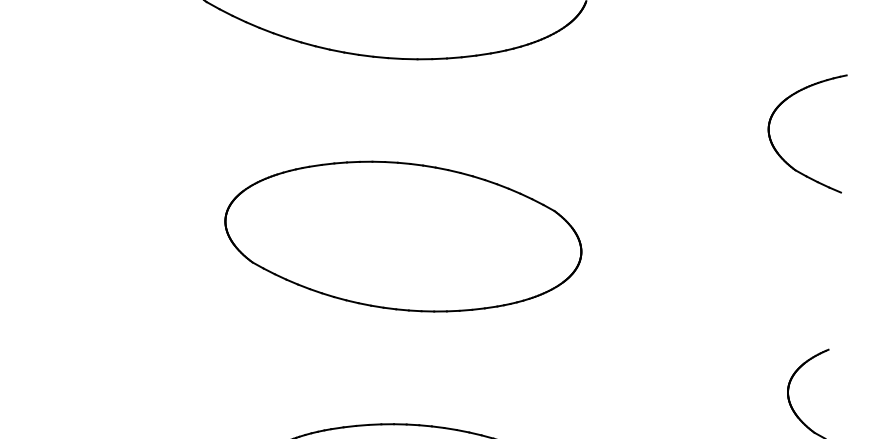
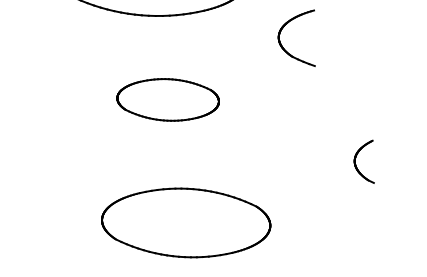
part: (779, 109) -> (283, 28), moved
part: (401, 235) -> (167, 99), size x0.6

